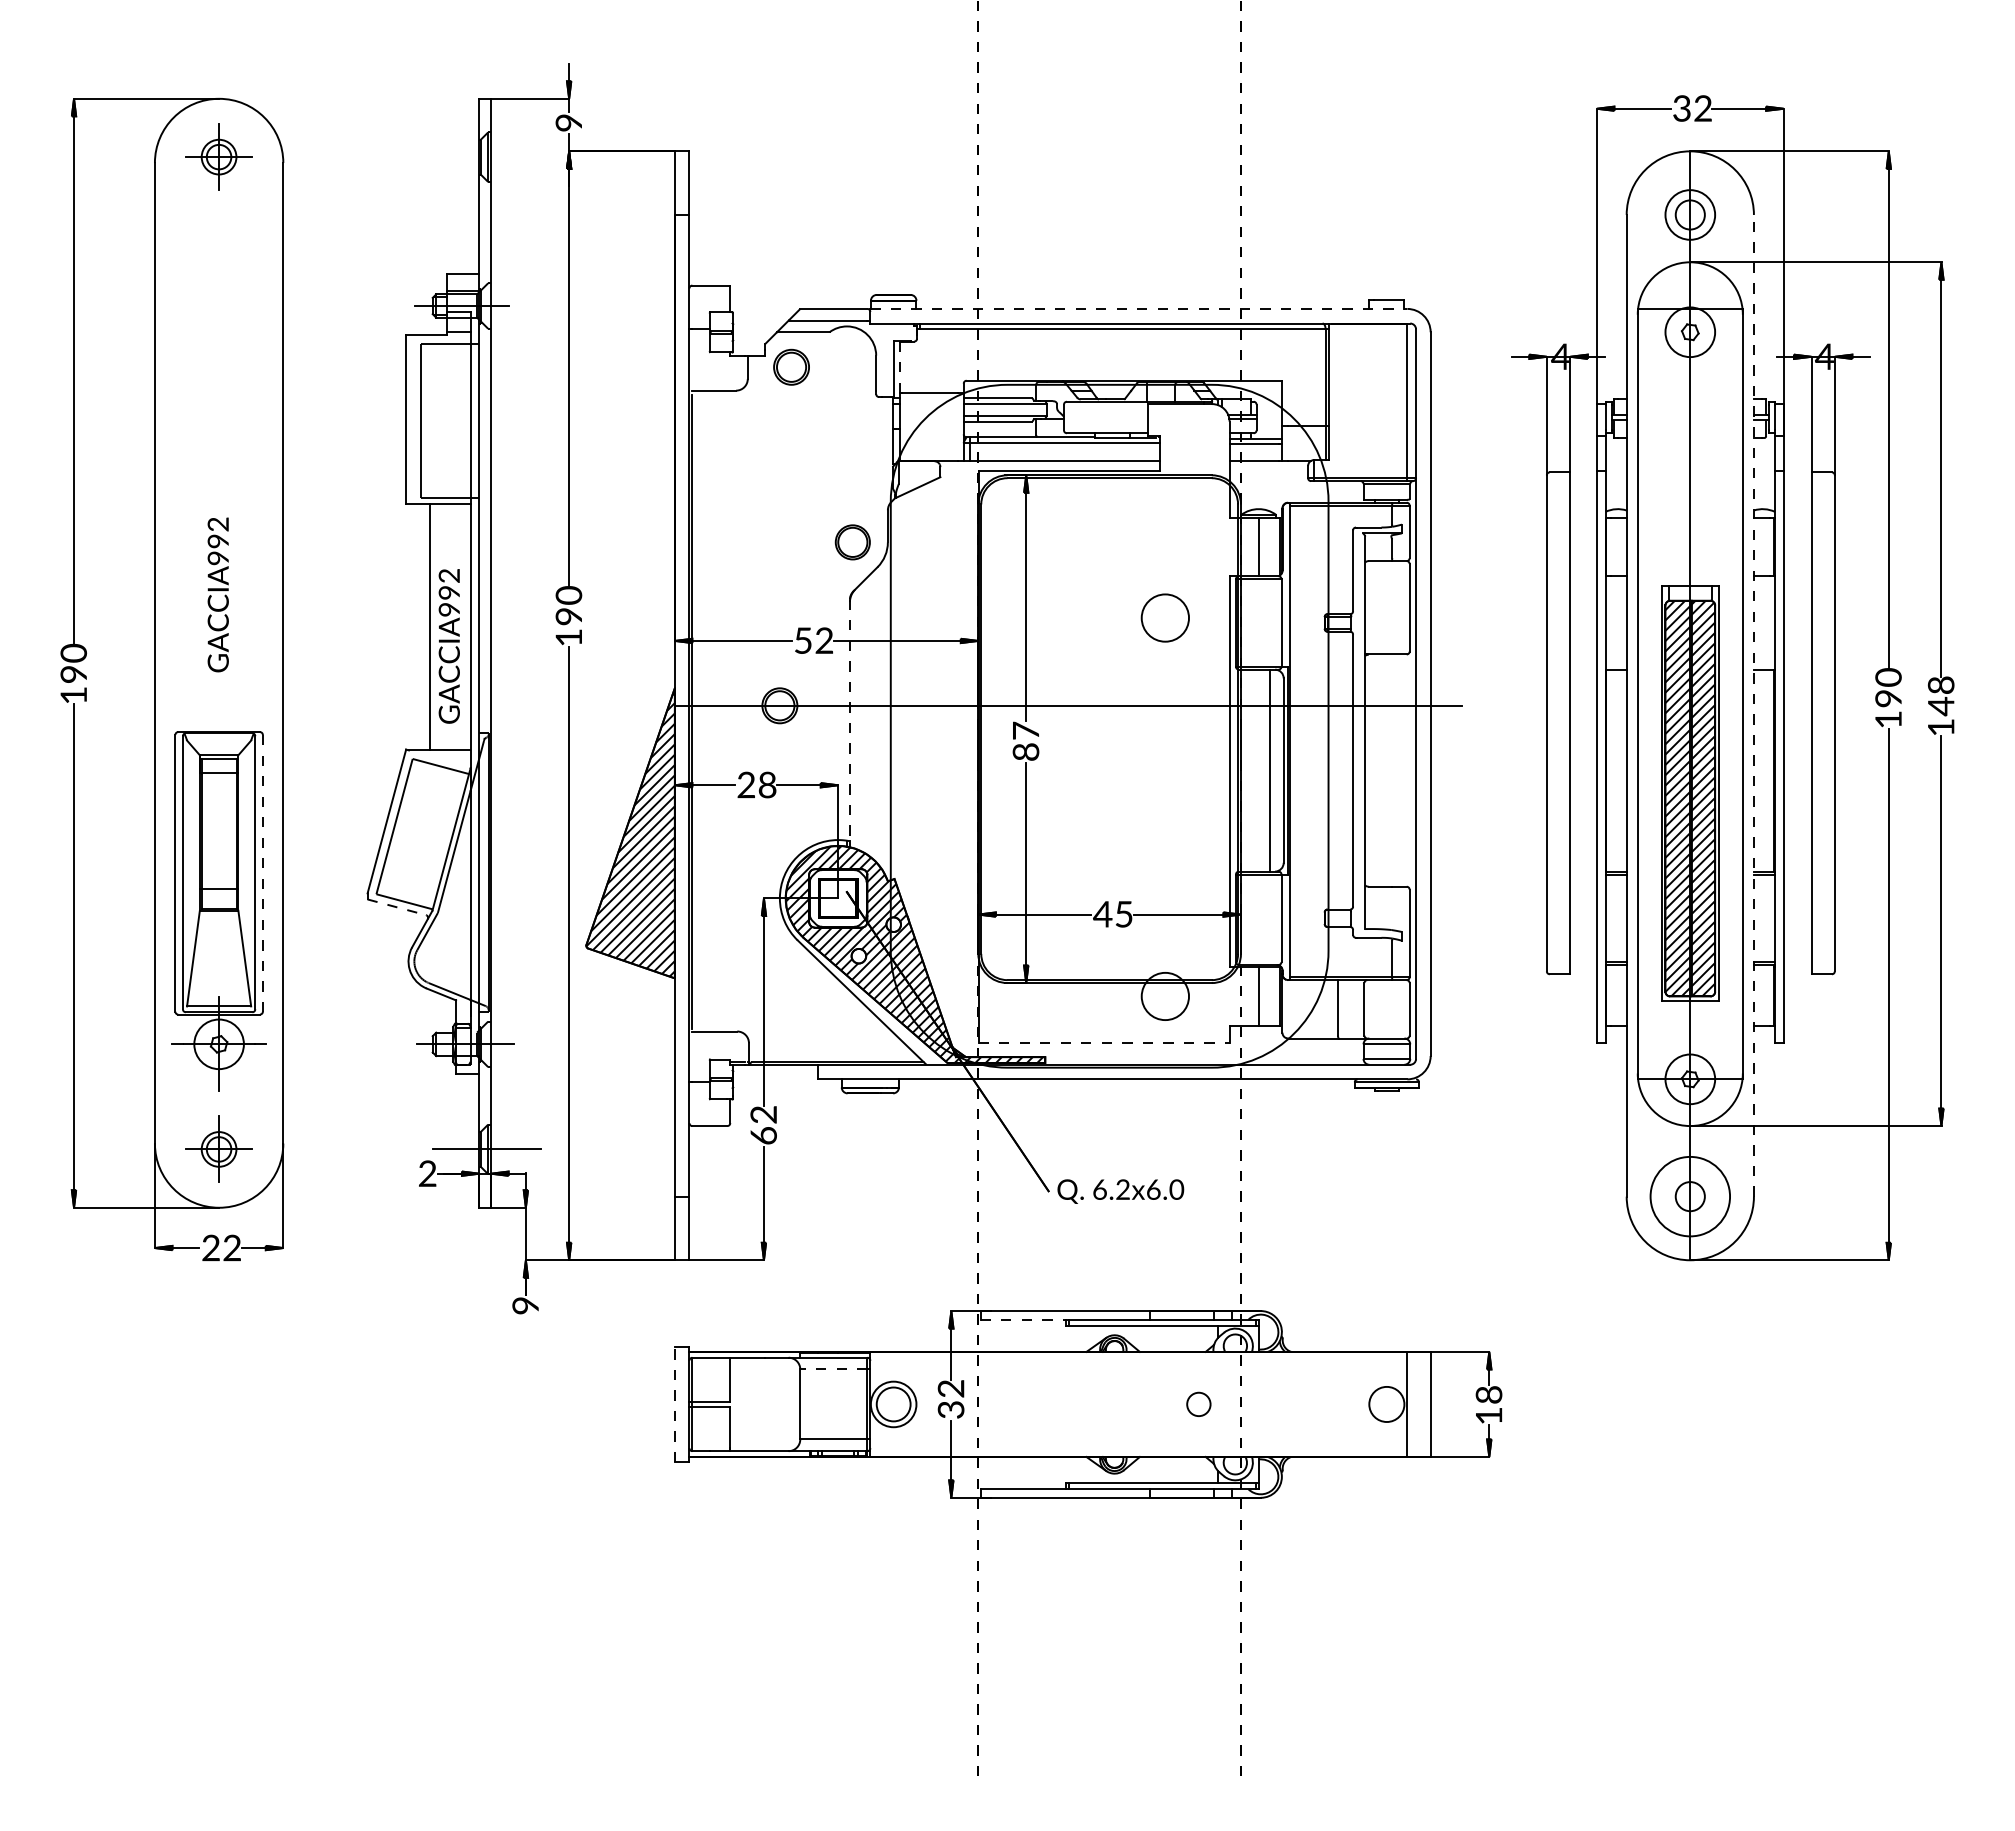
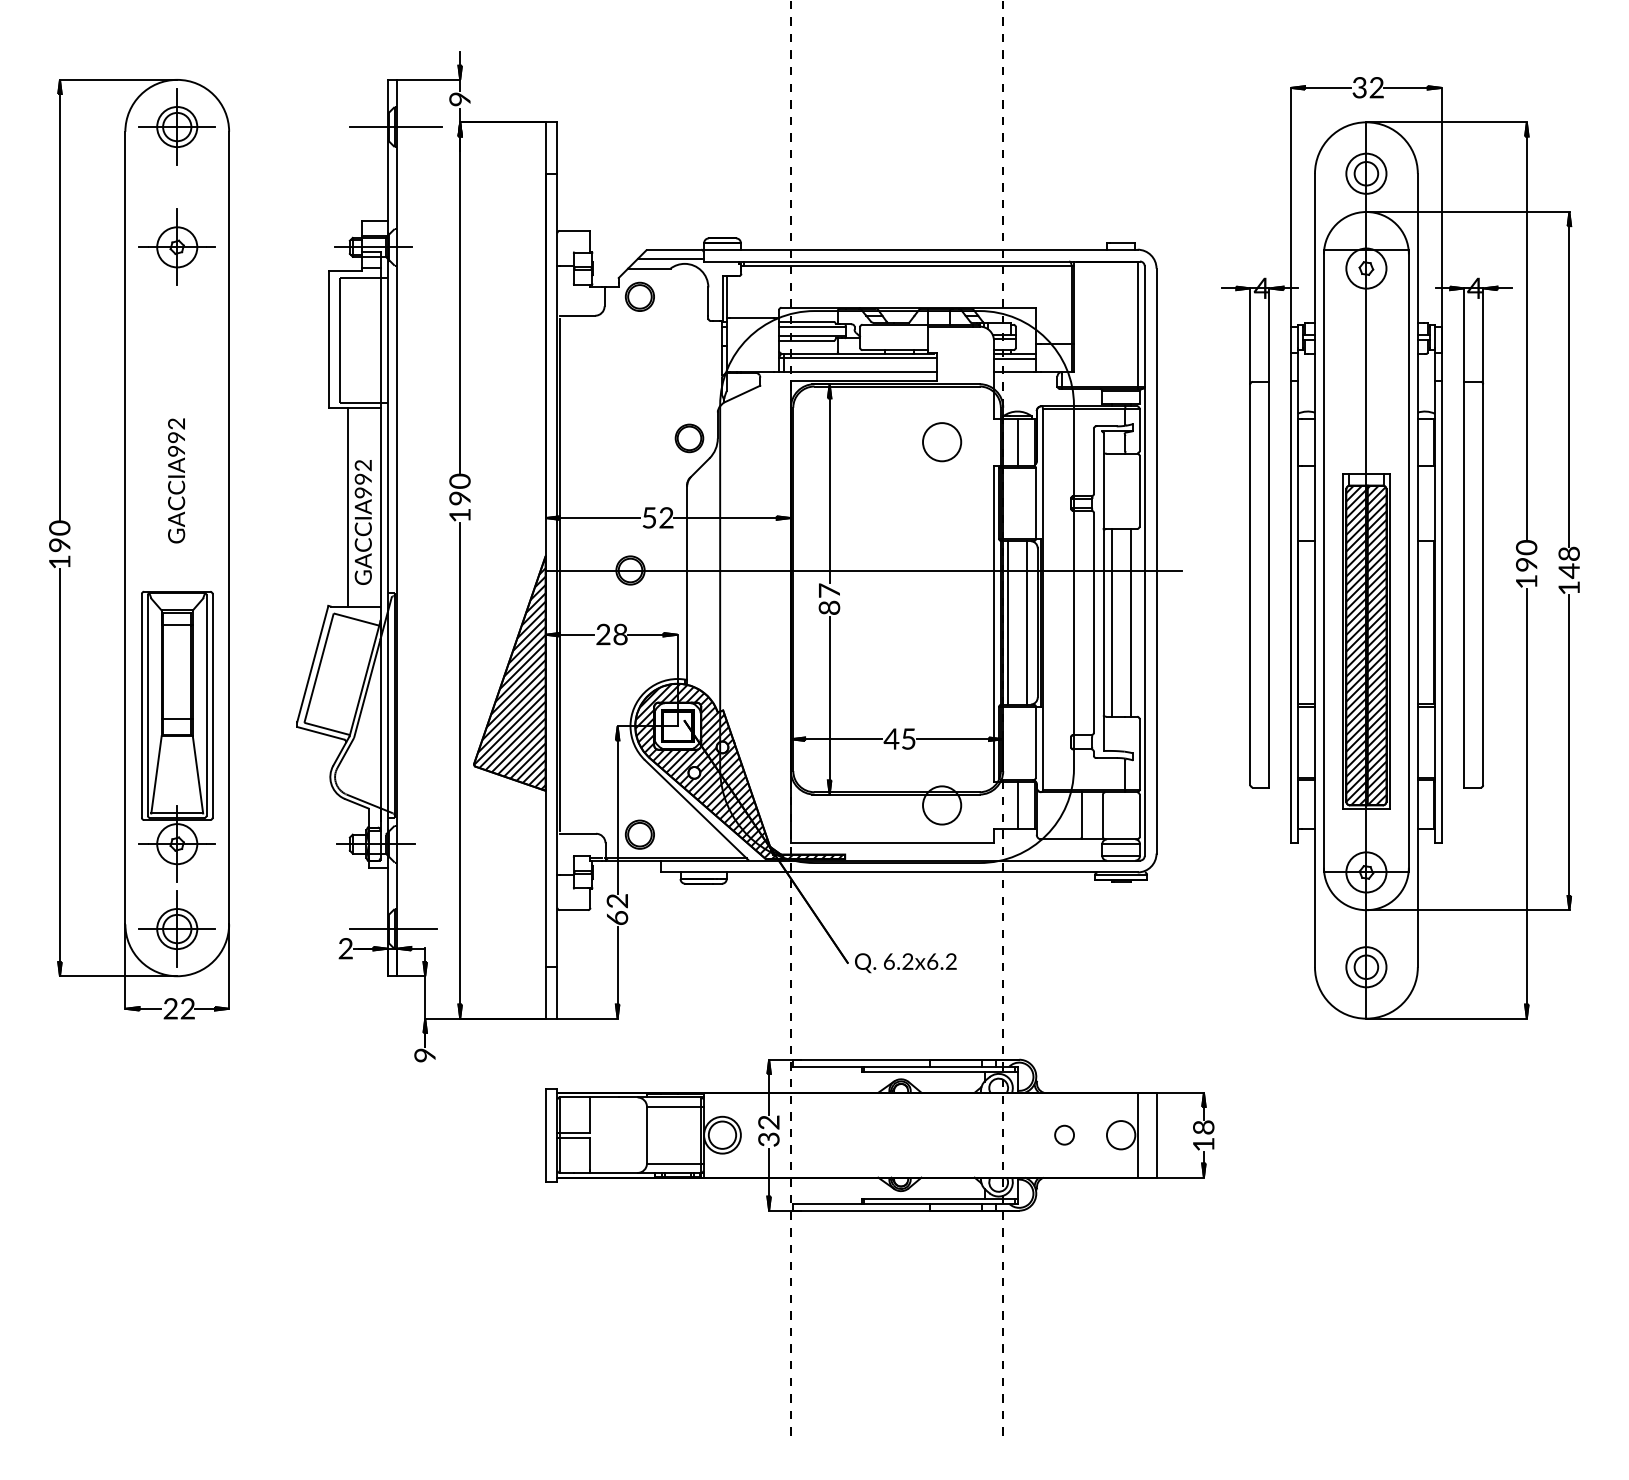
part: (218, 156) -> (176, 126), size x1.43
line: (489, 157) -> (395, 127), added
part: (218, 305) -> (176, 246), added
line: (1139, 308) -> (921, 249), dashed -> solid
line: (899, 367) -> (727, 297), dashed -> solid
circle: (1164, 617) -> (941, 441), moved
line: (1753, 705) -> (1417, 570), dashed -> solid
line: (849, 720) -> (686, 582), dashed -> solid
line: (1247, 770) -> (1008, 622), added
line: (1375, 770) -> (1111, 622), added
line: (1398, 770) -> (1130, 622), added
line: (262, 873) -> (212, 706), dashed -> solid
line: (397, 907) -> (321, 733), dashed -> solid
part: (791, 1032) -> (639, 834), added
line: (1104, 1043) -> (892, 843), dashed -> solid
part: (218, 1149) -> (176, 929), size x1.43
text: (1176, 1189) -> (951, 961), 6.2x6.0 -> 6.2x6.2
circle: (1690, 1196) -> (1366, 967), size x0.62
line: (1023, 1319) -> (827, 1066), dashed -> solid
line: (833, 1369) -> (673, 1106), dashed -> solid
circle: (1198, 1403) -> (1064, 1134), moved
line: (674, 1404) -> (545, 1135), dashed -> solid

